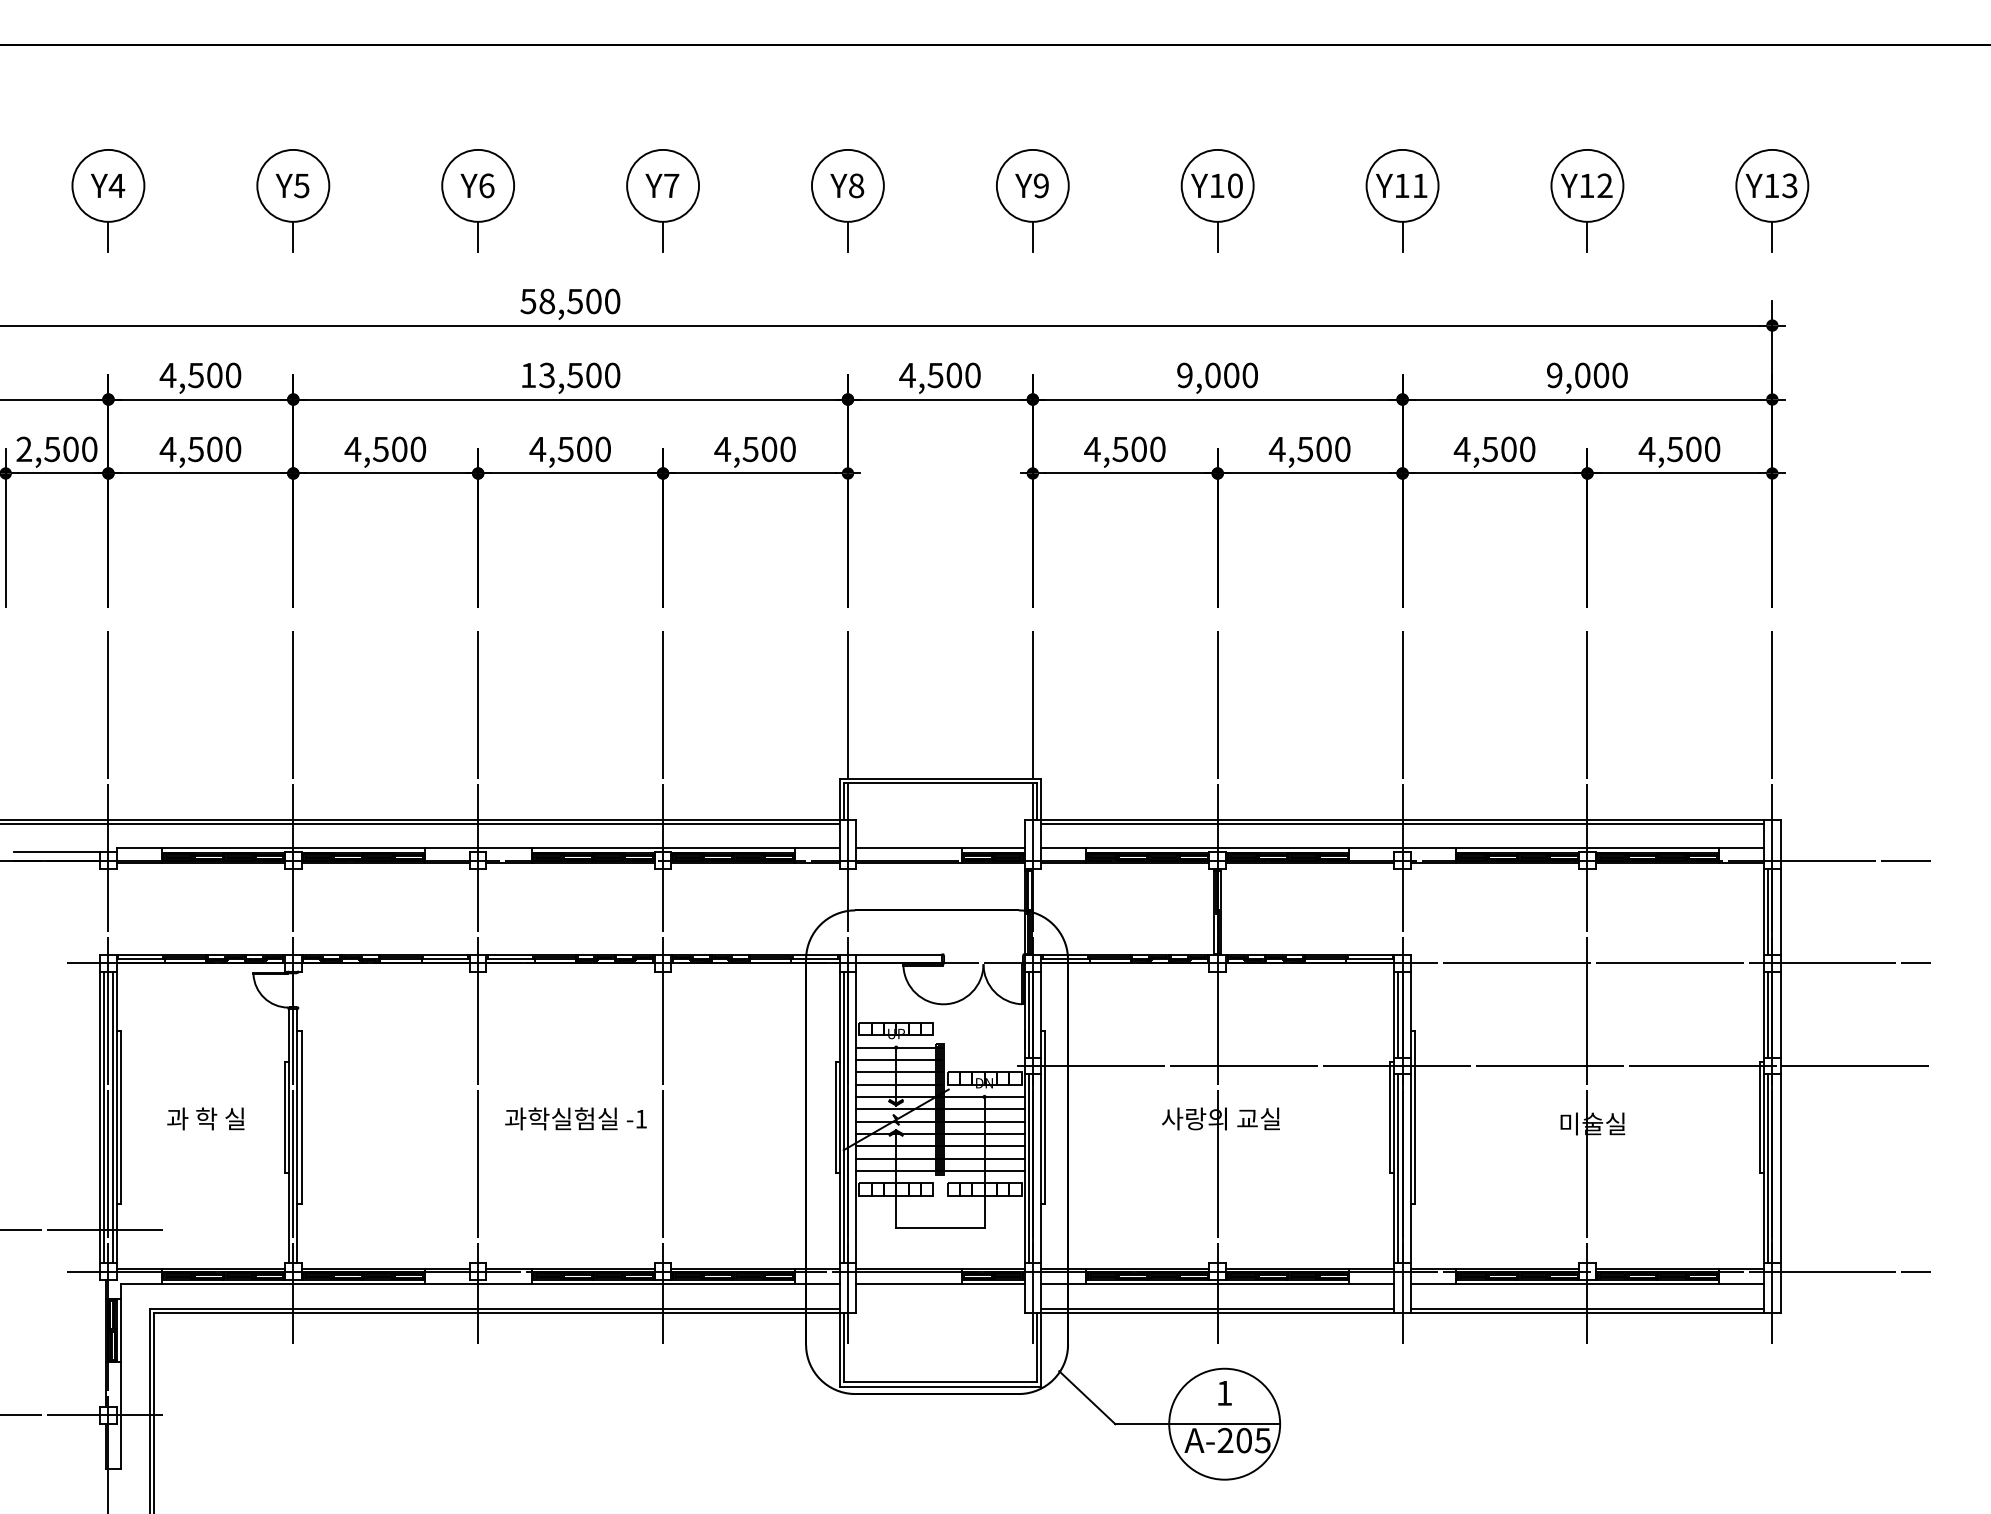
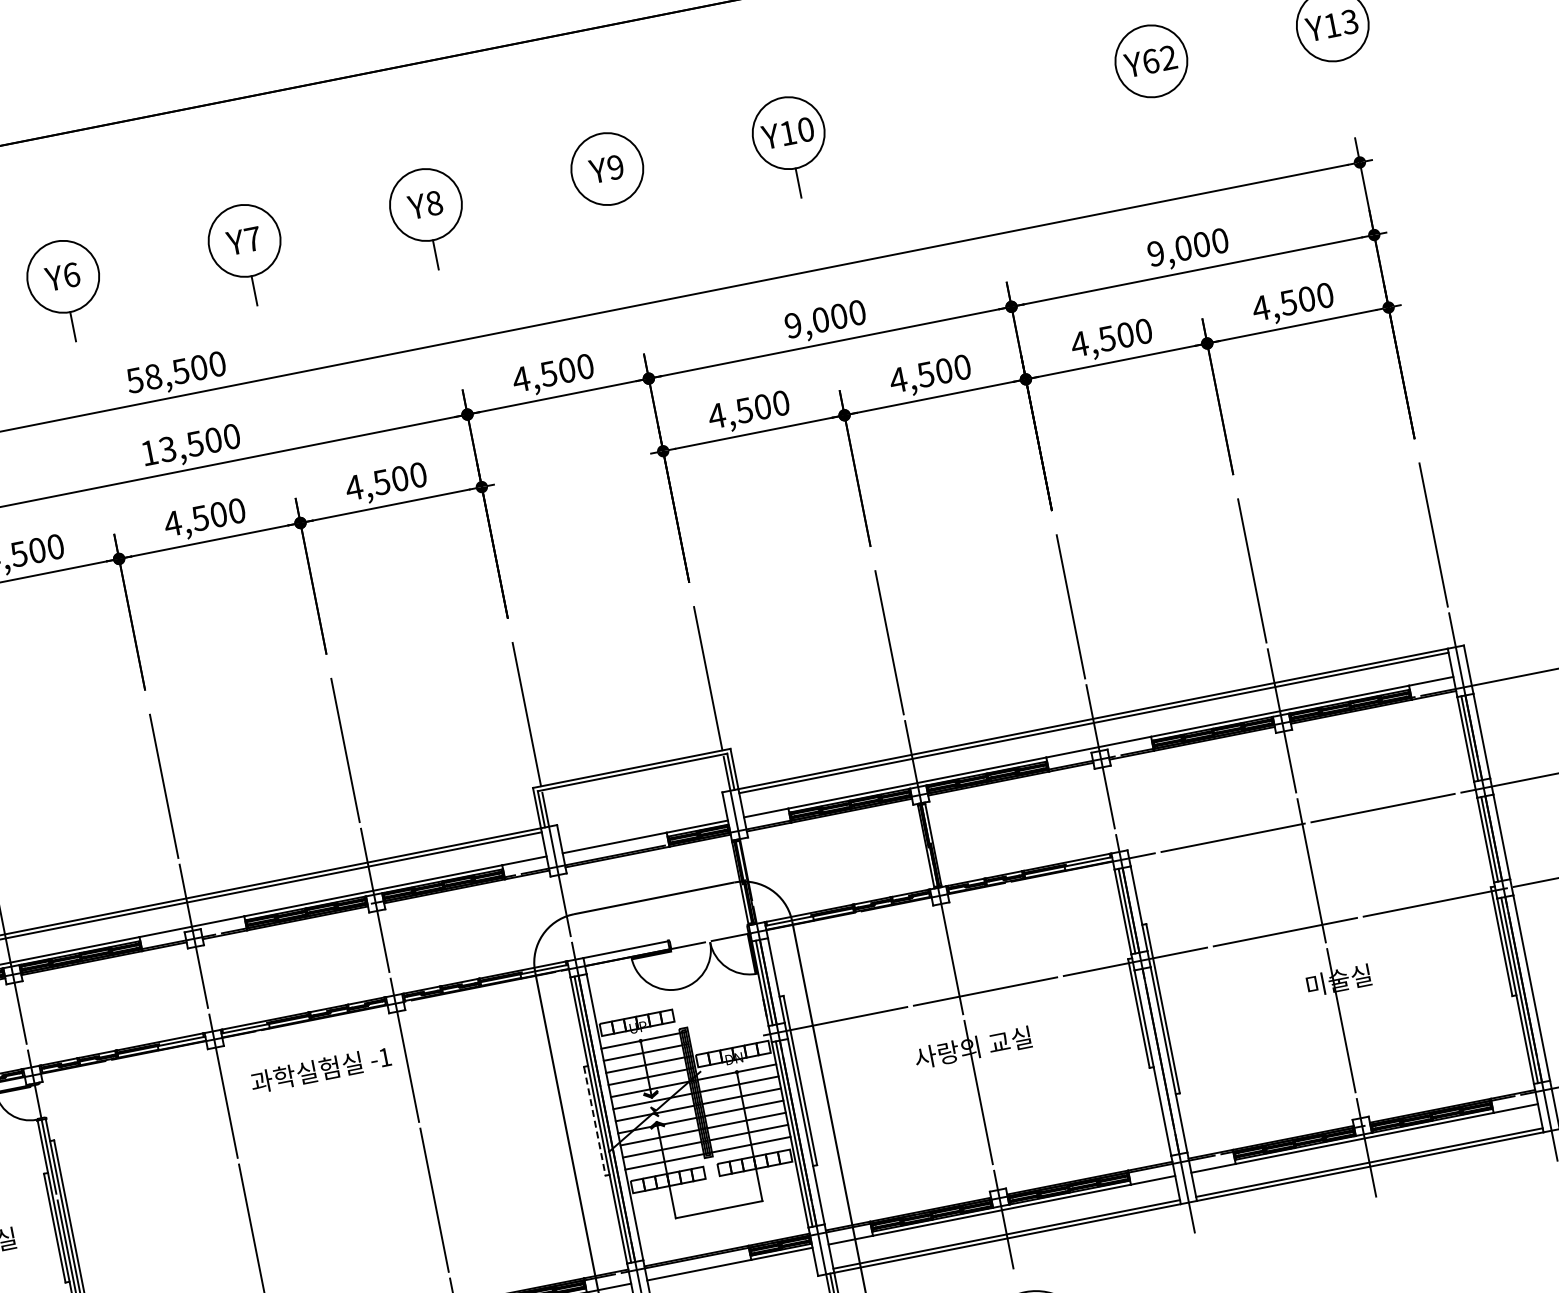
text: (1586, 185) -> (1150, 61), Y12 -> Y62
part: (1402, 200) -> (972, 111), removed
line: (1032, 236) -> (616, 218), removed
line: (1587, 236) -> (1161, 110), removed
line: (1772, 236) -> (1342, 75), removed
line: (835, 1117) -> (594, 1121), solid -> dashed
text: (575, 1118) -> (320, 1069), moved
line: (1398, 1168) -> (1156, 1061), removed

